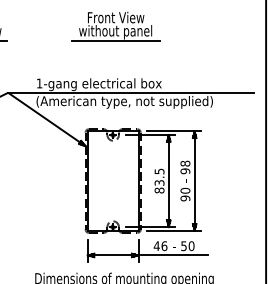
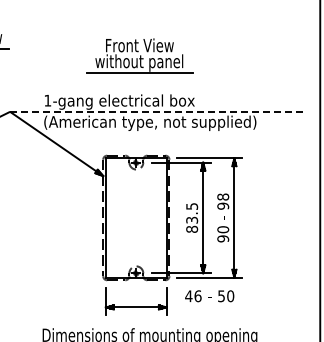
part: (115, 25) -> (139, 55), moved
line: (130, 92) -> (157, 111), solid -> dashed
line: (174, 255) -> (209, 307), removed

